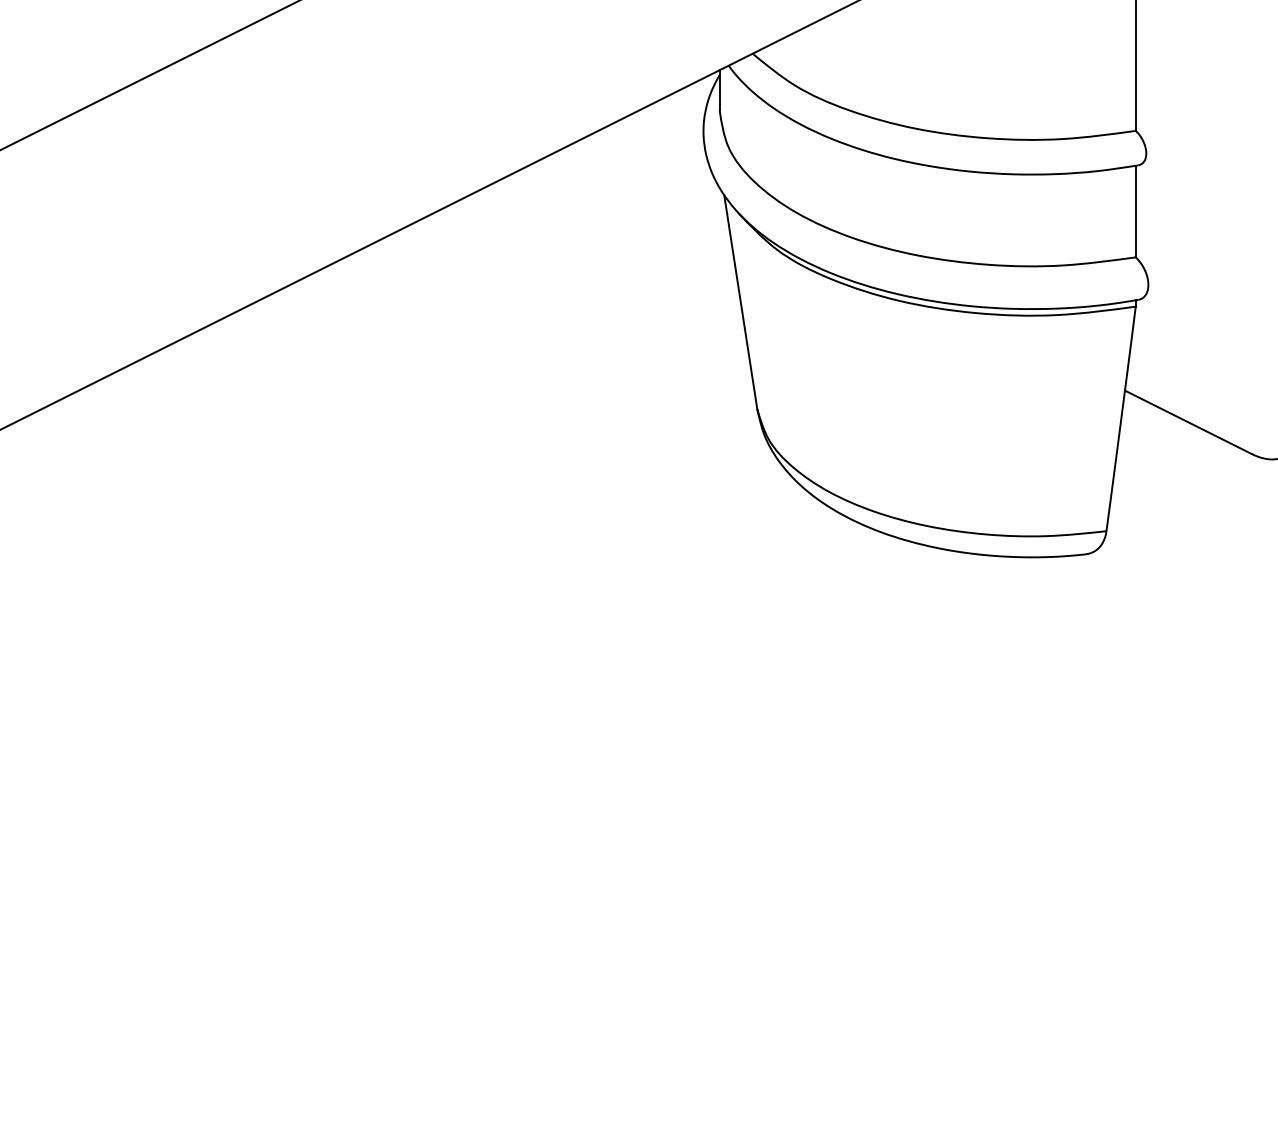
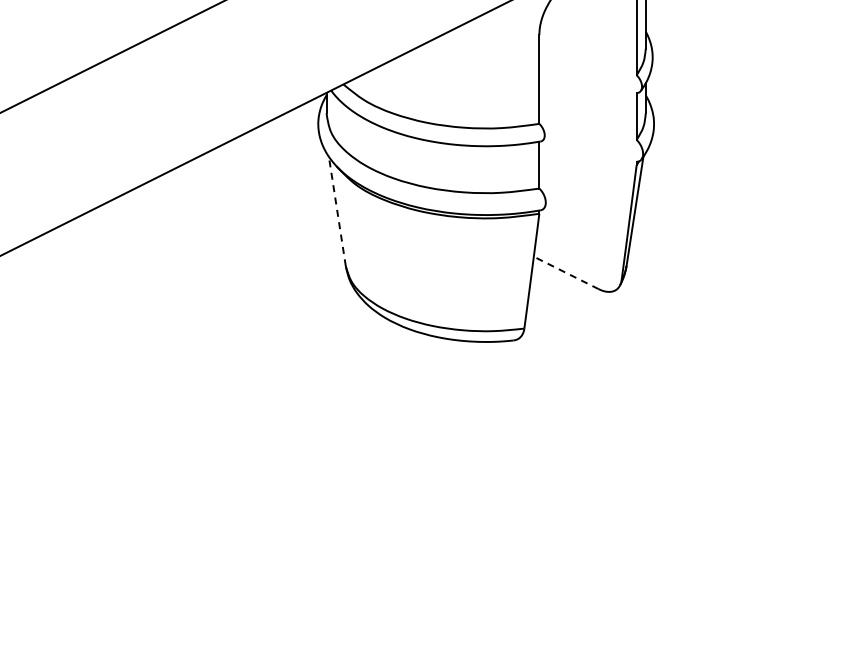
line: (741, 302) -> (337, 211), solid -> dashed
line: (1186, 421) -> (565, 272), solid -> dashed

